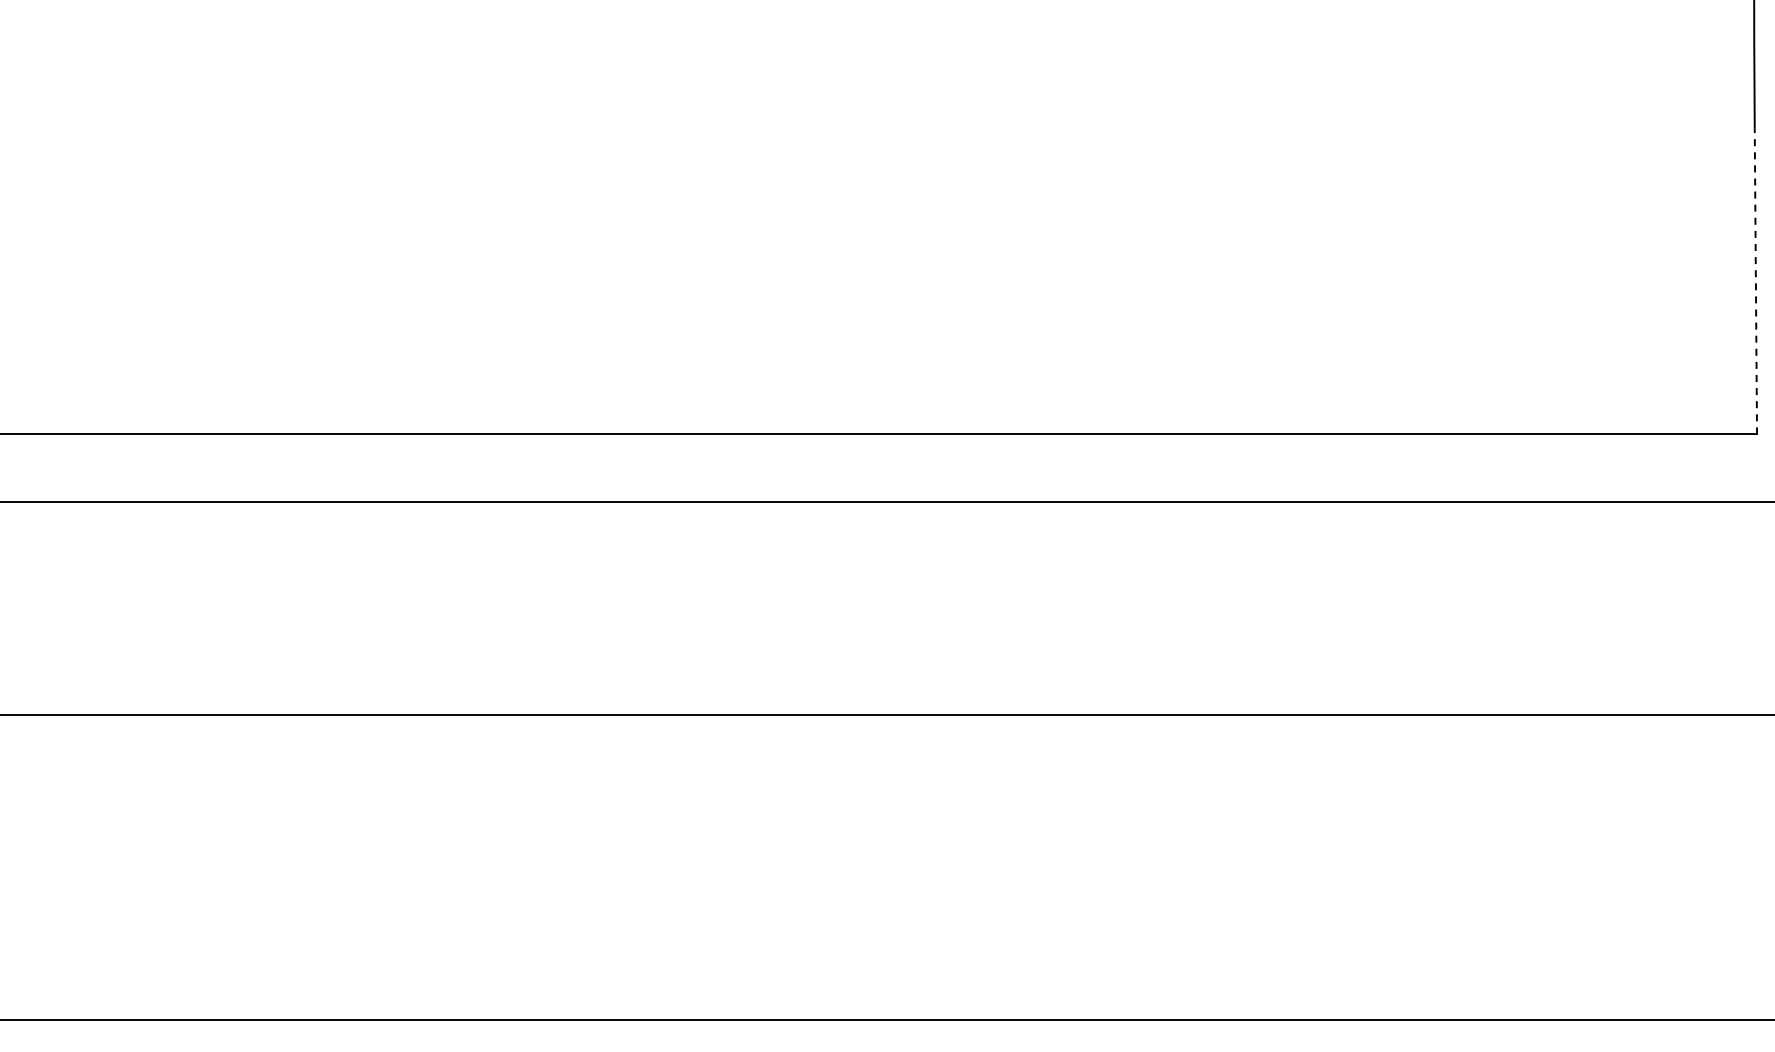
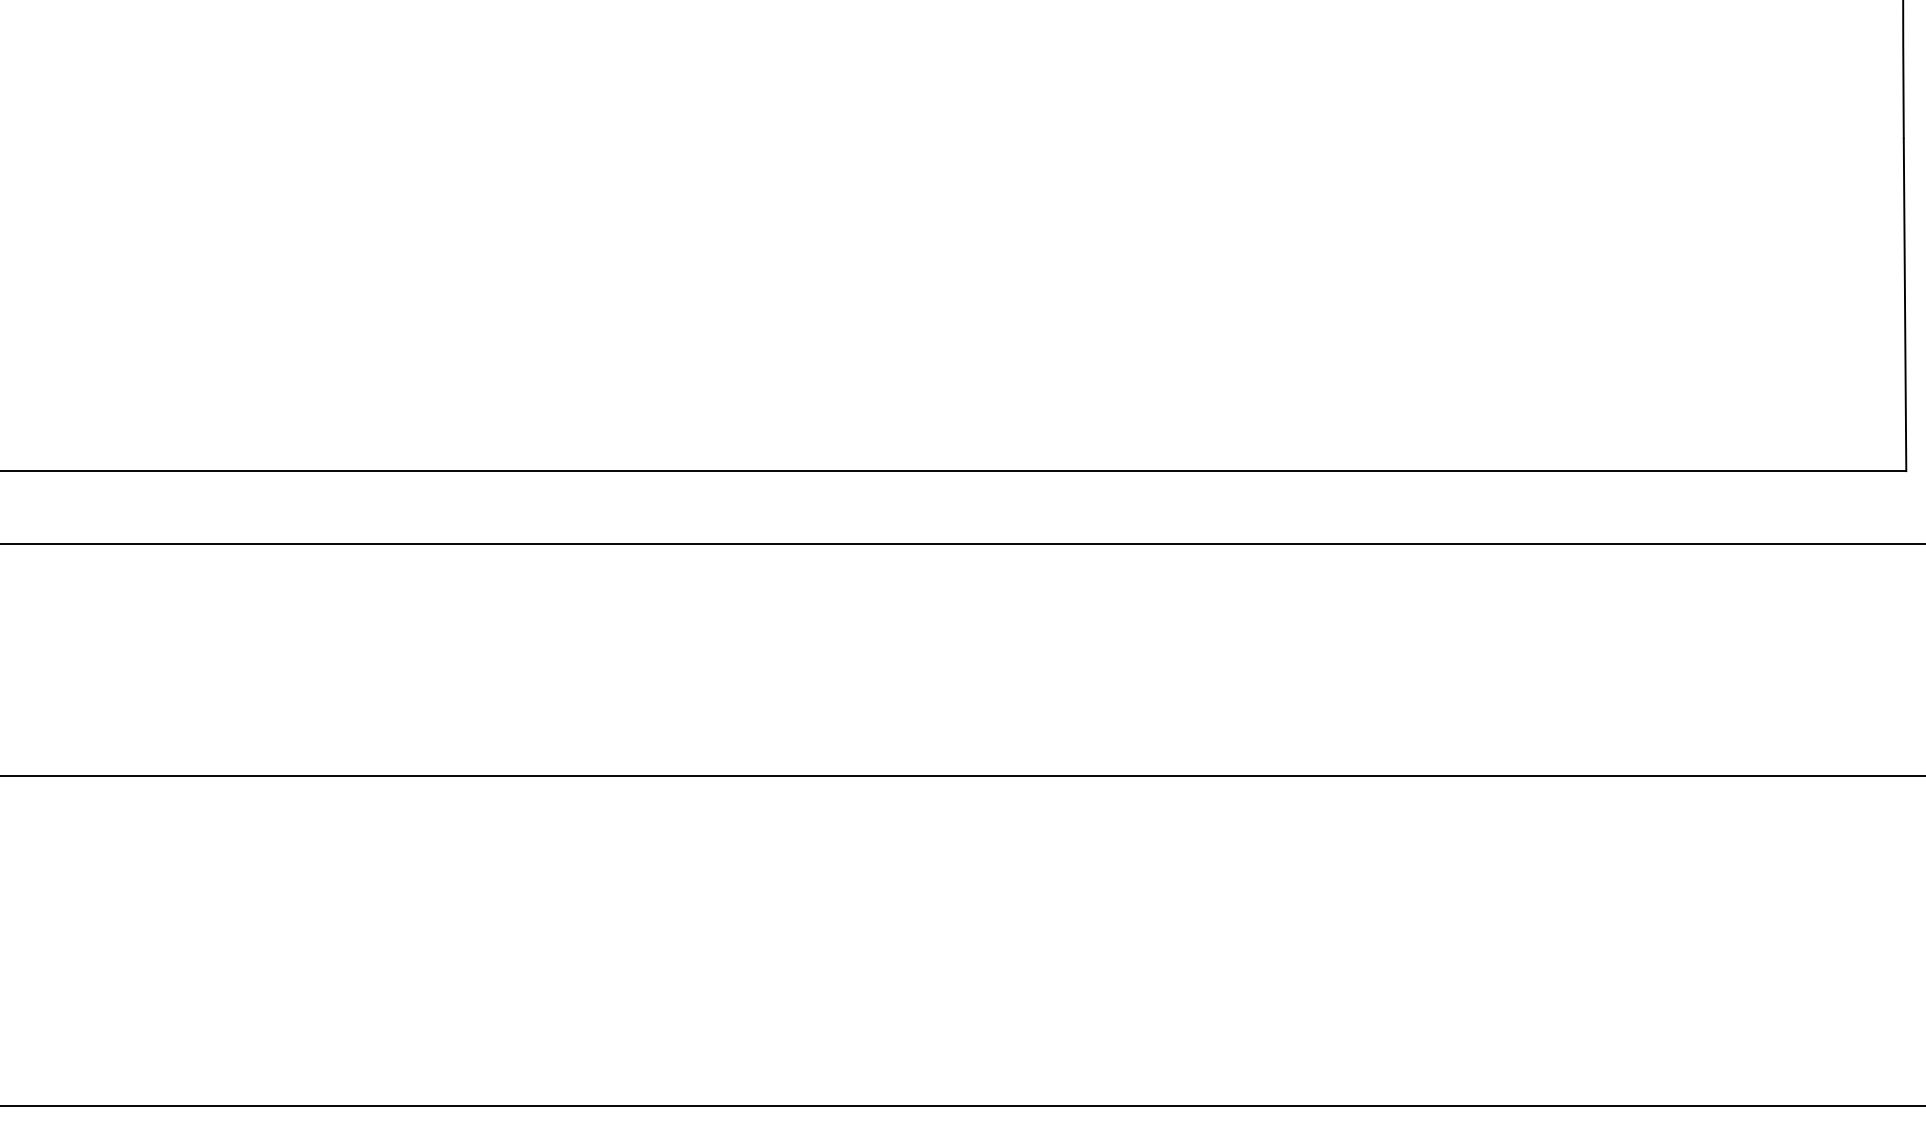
line: (1755, 280) -> (1904, 304), dashed -> solid

